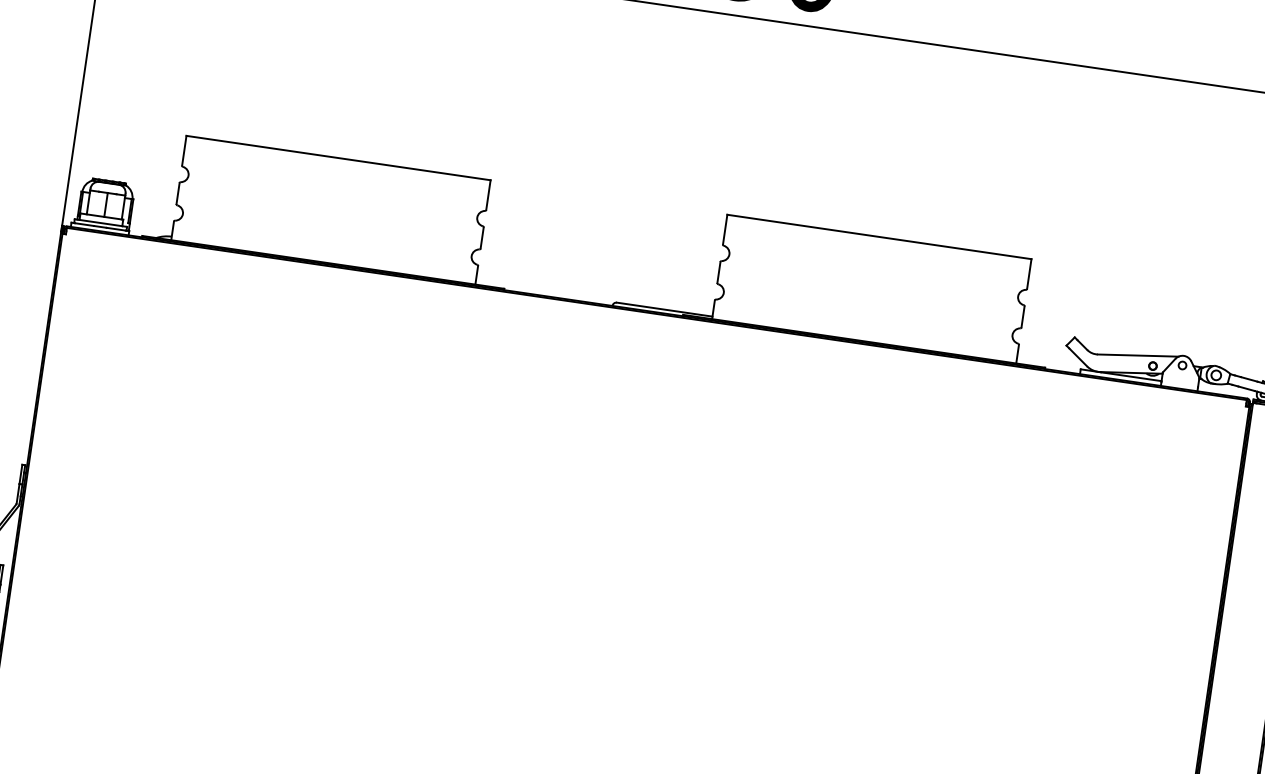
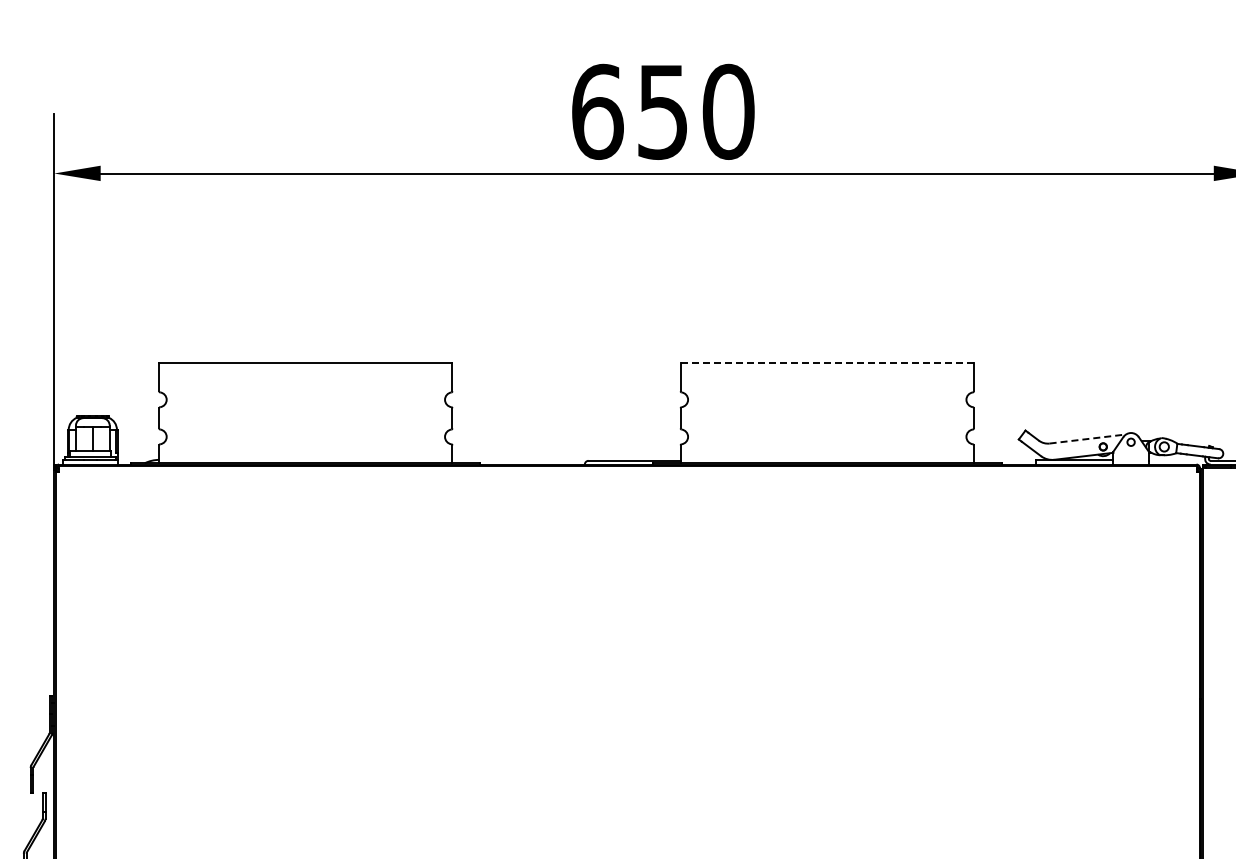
line: (879, 236) -> (827, 362), solid -> dashed
line: (1137, 356) -> (1087, 439), solid -> dashed

